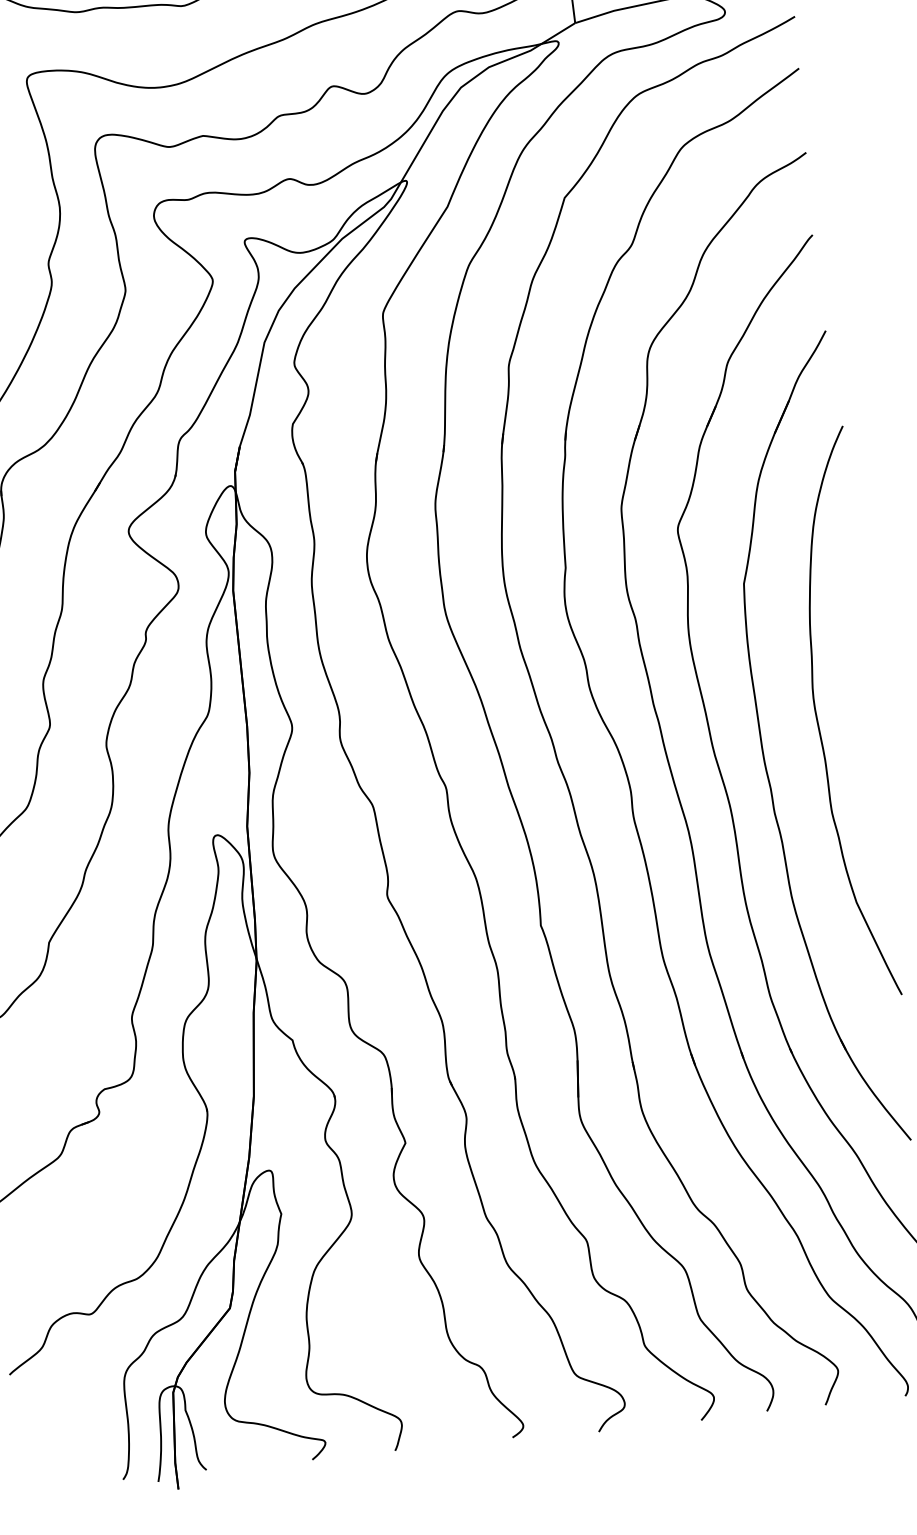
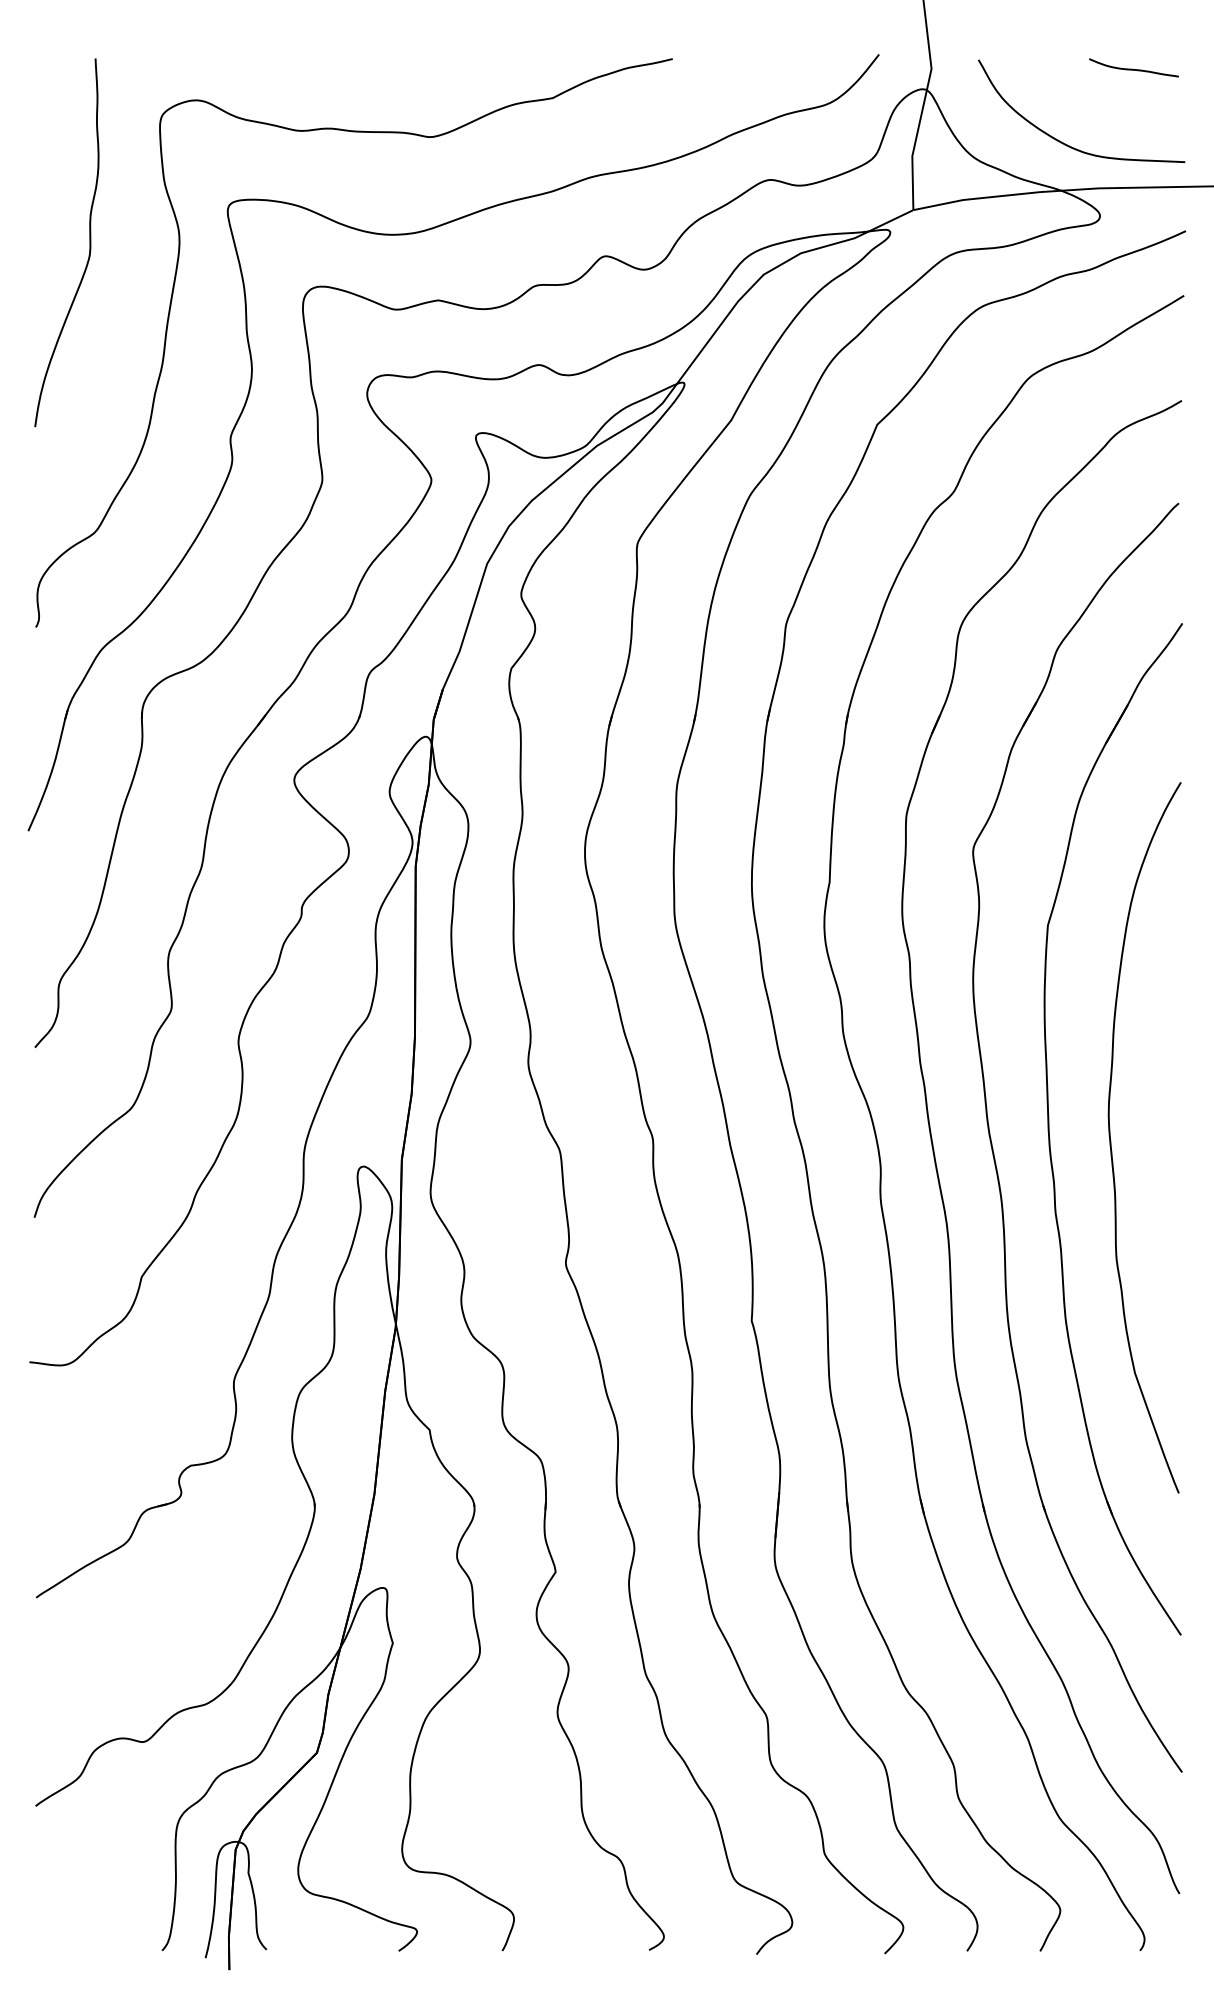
part: (817, 718) -> (1111, 1140), moved

